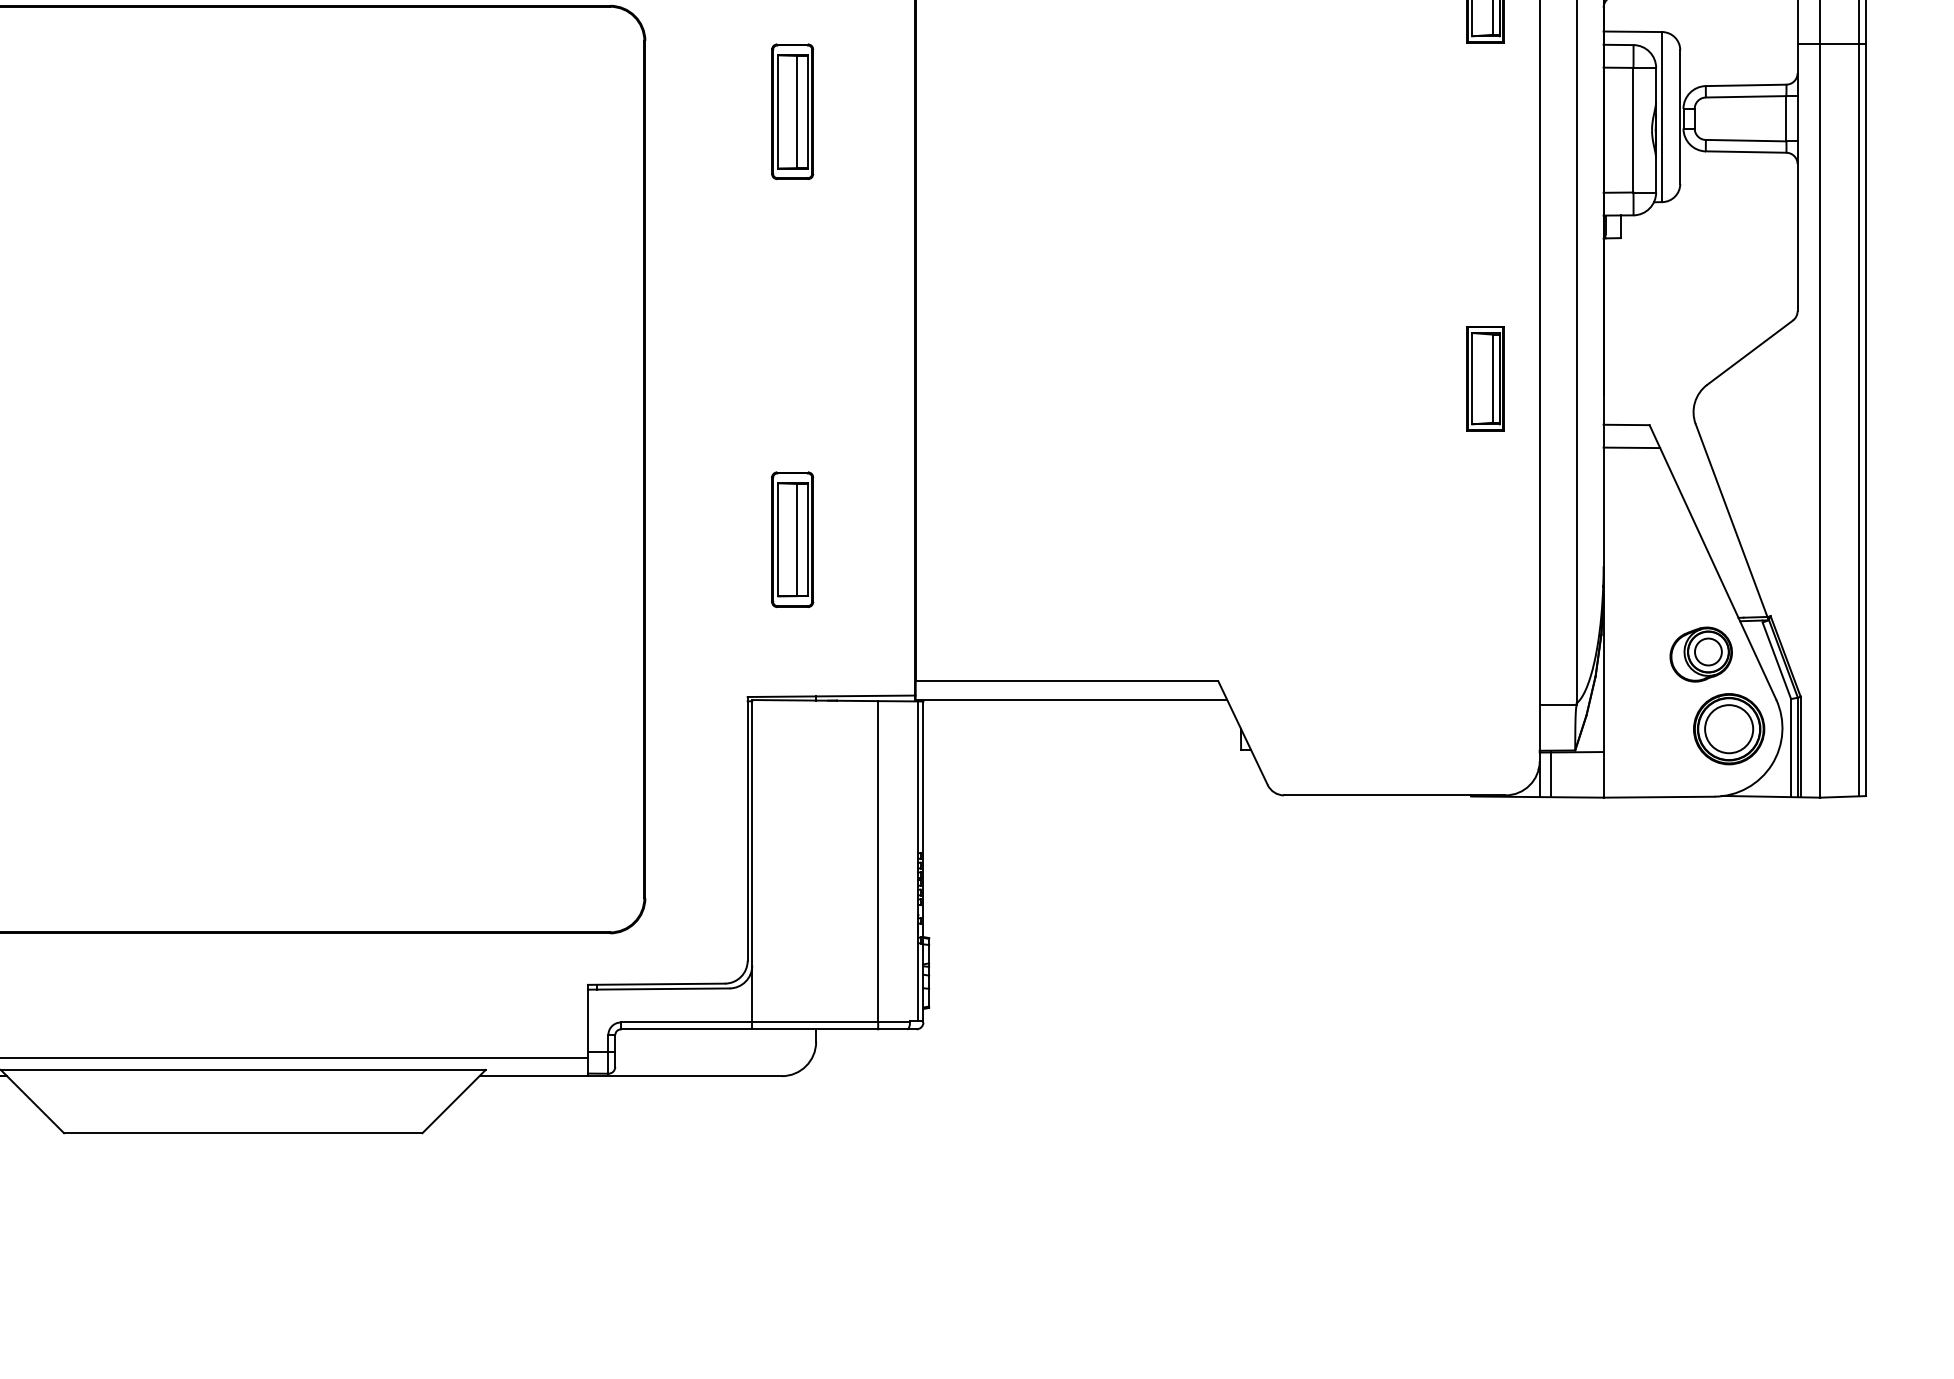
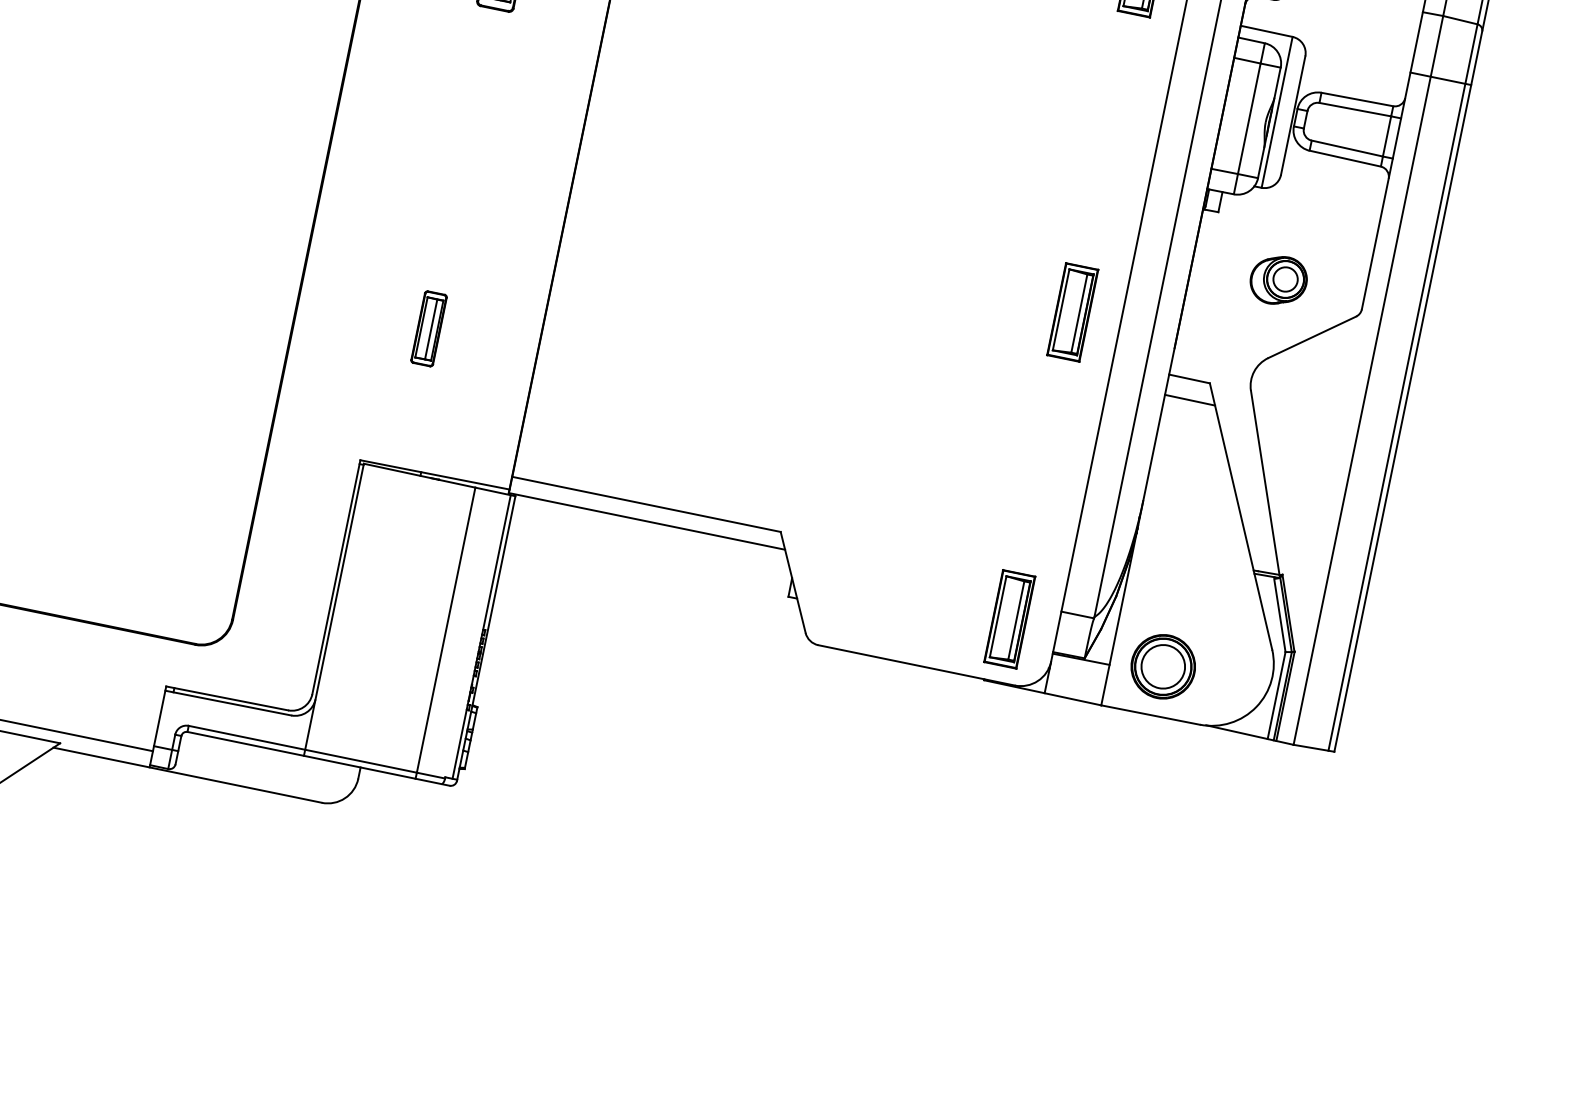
part: (792, 539) -> (428, 328), size x0.6
part: (1700, 654) -> (1278, 280), moved
part: (1485, 724) -> (1009, 618), added
part: (1729, 729) -> (1163, 667), moved
line: (1550, 774) -> (1058, 675), removed

